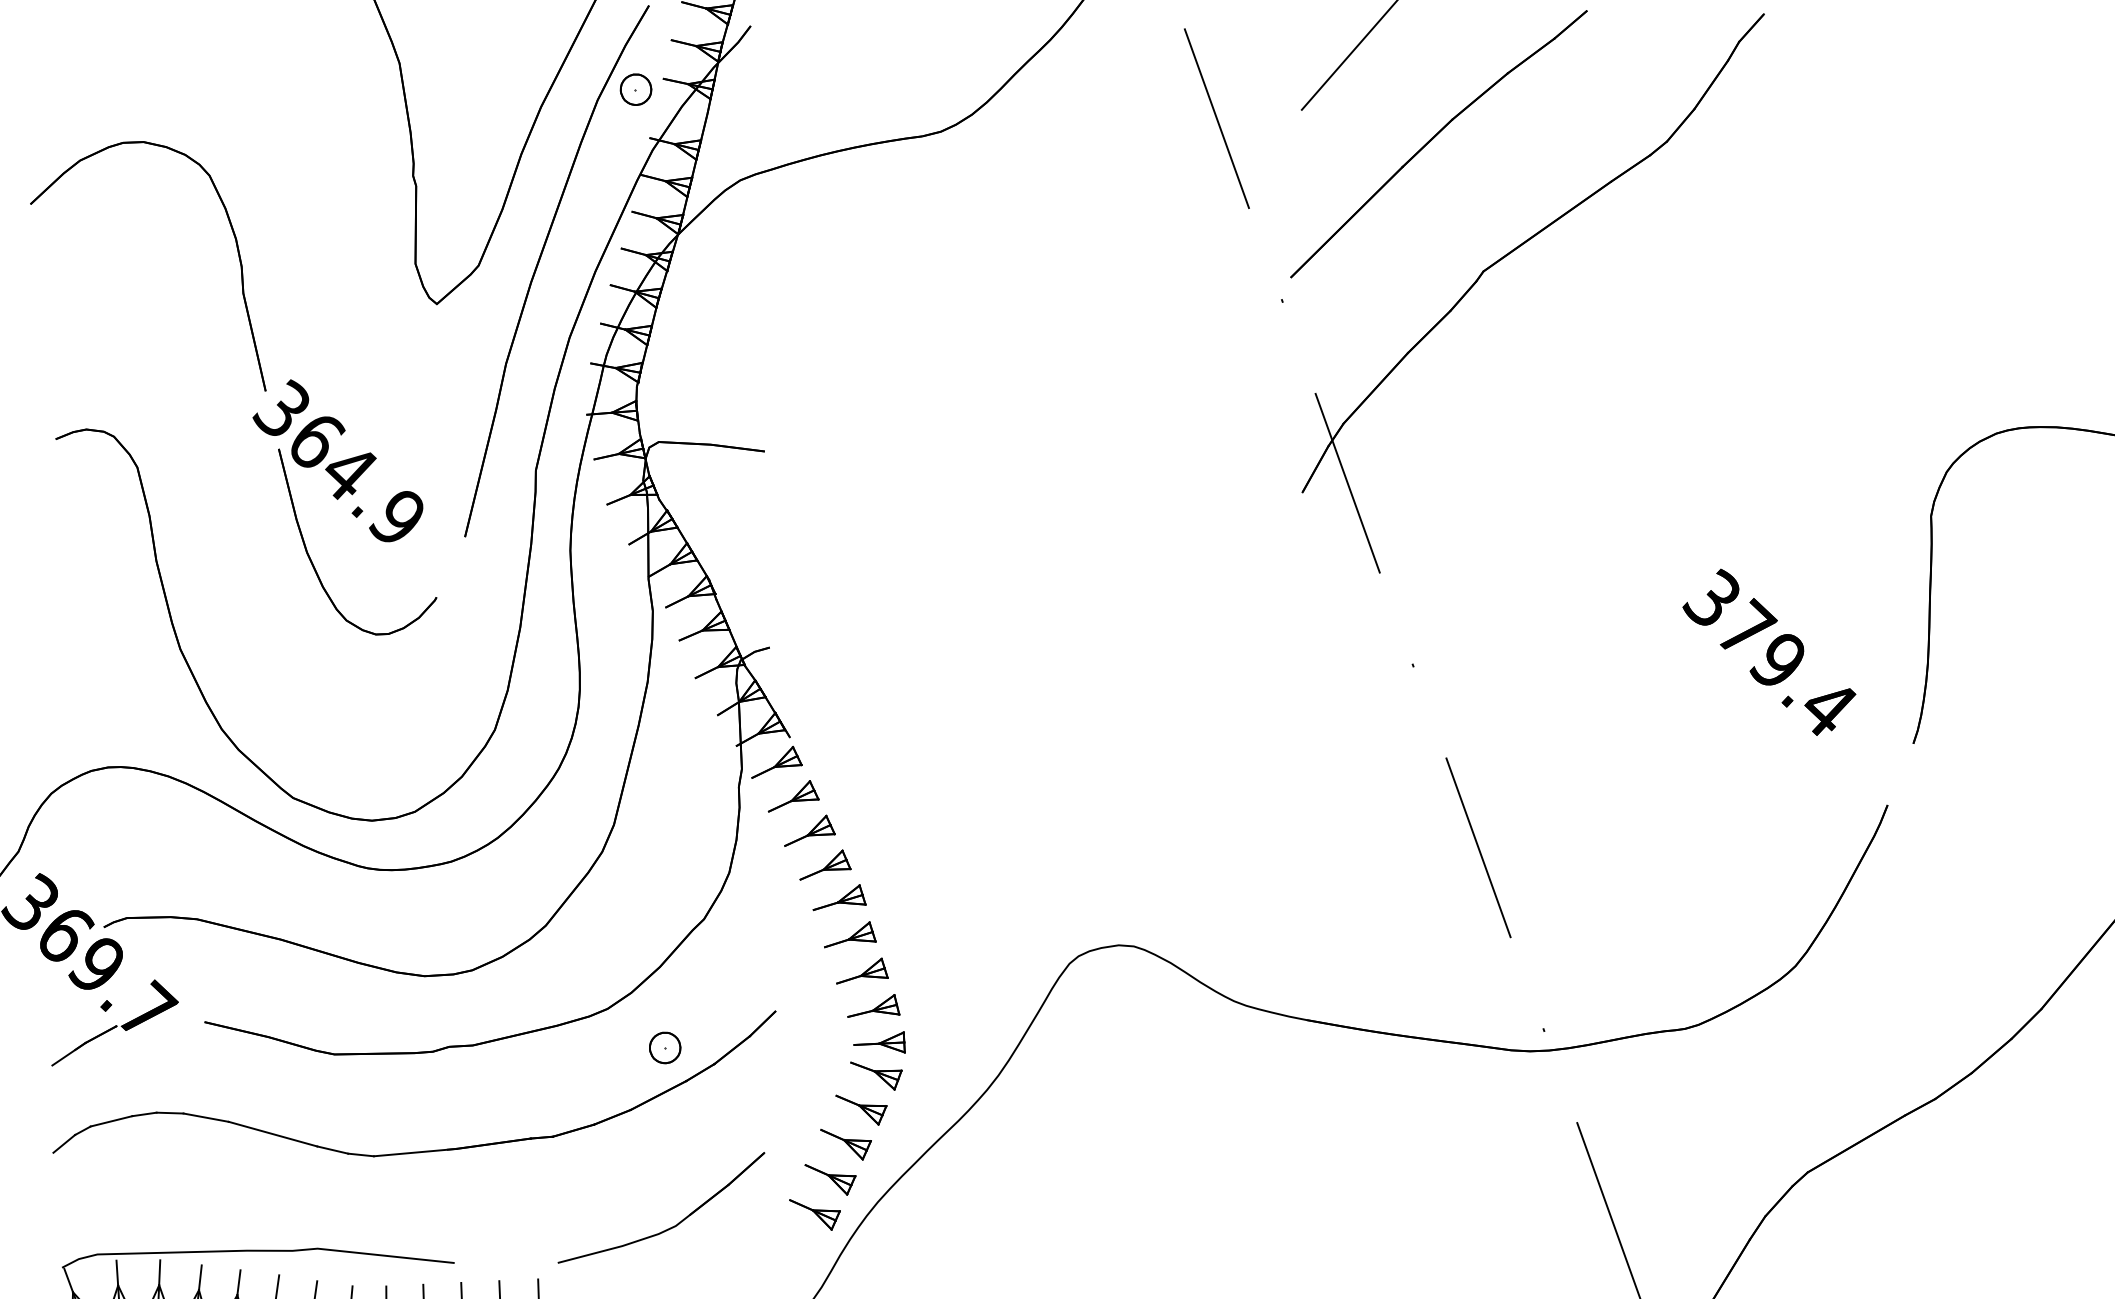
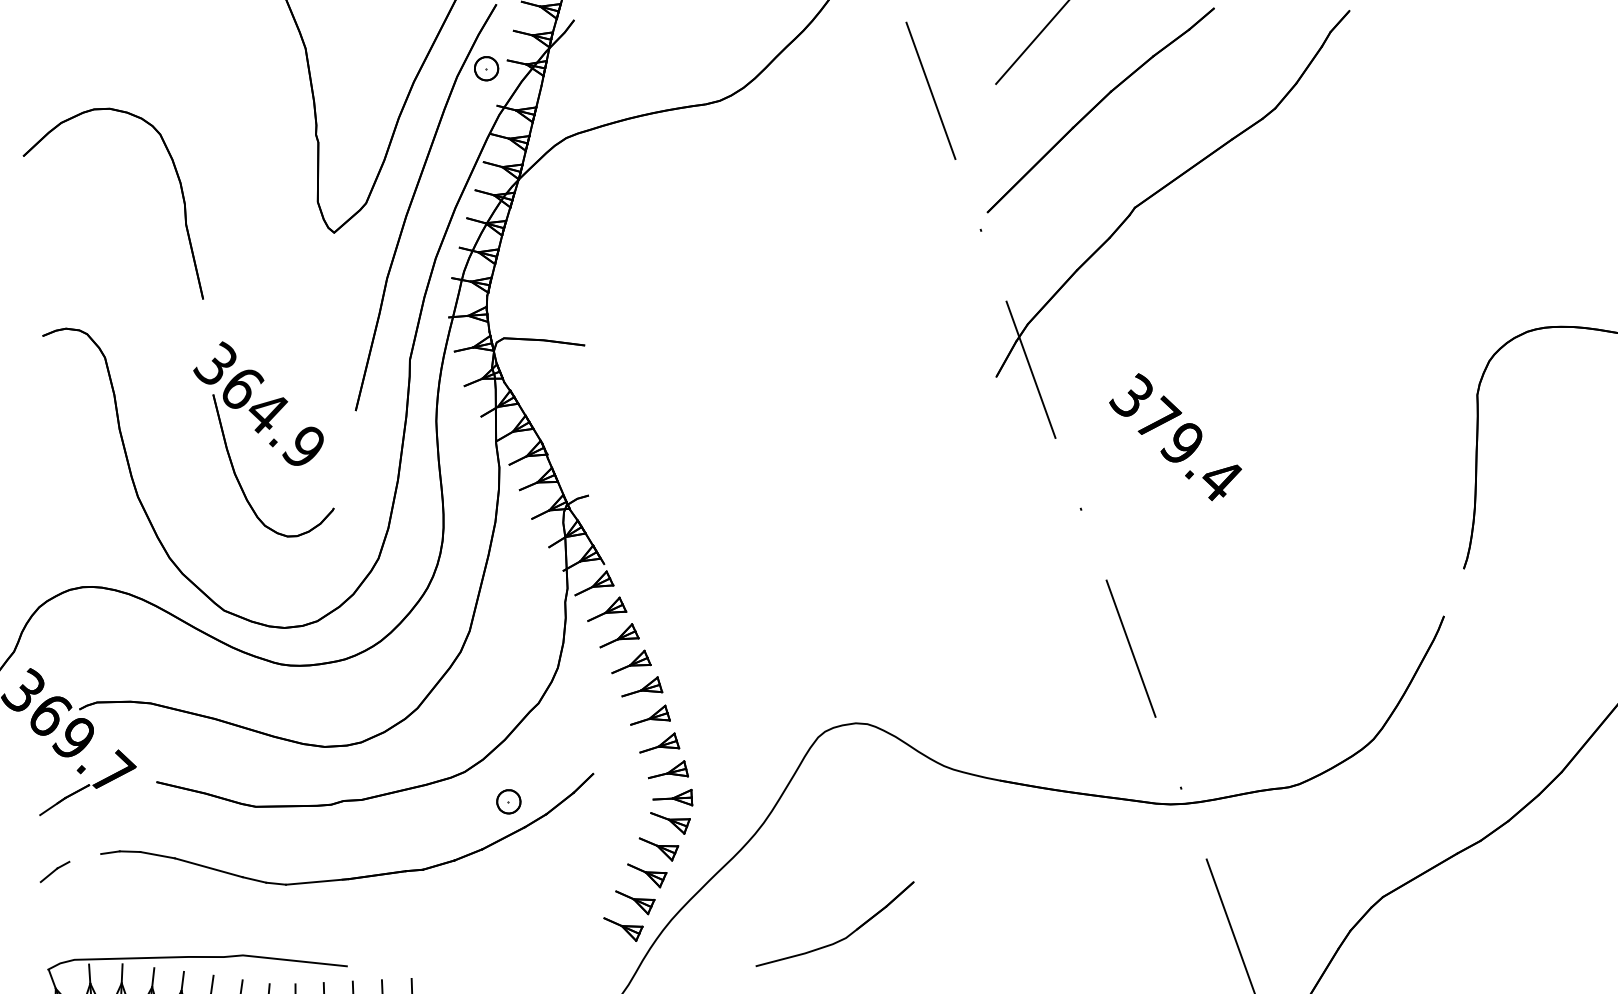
part: (352, 511) -> (269, 442), moved
text: (1769, 652) -> (1175, 437), moved
line: (111, 1120) -> (85, 857), removed
part: (671, 1226) -> (842, 938), moved

